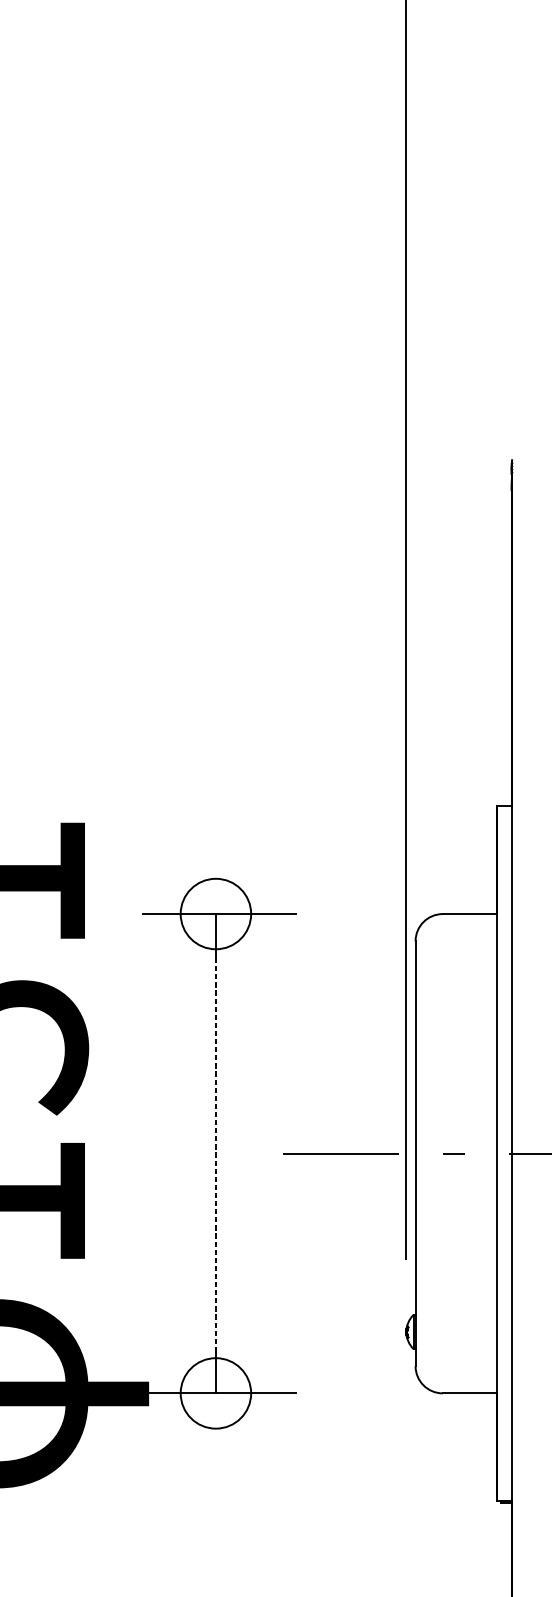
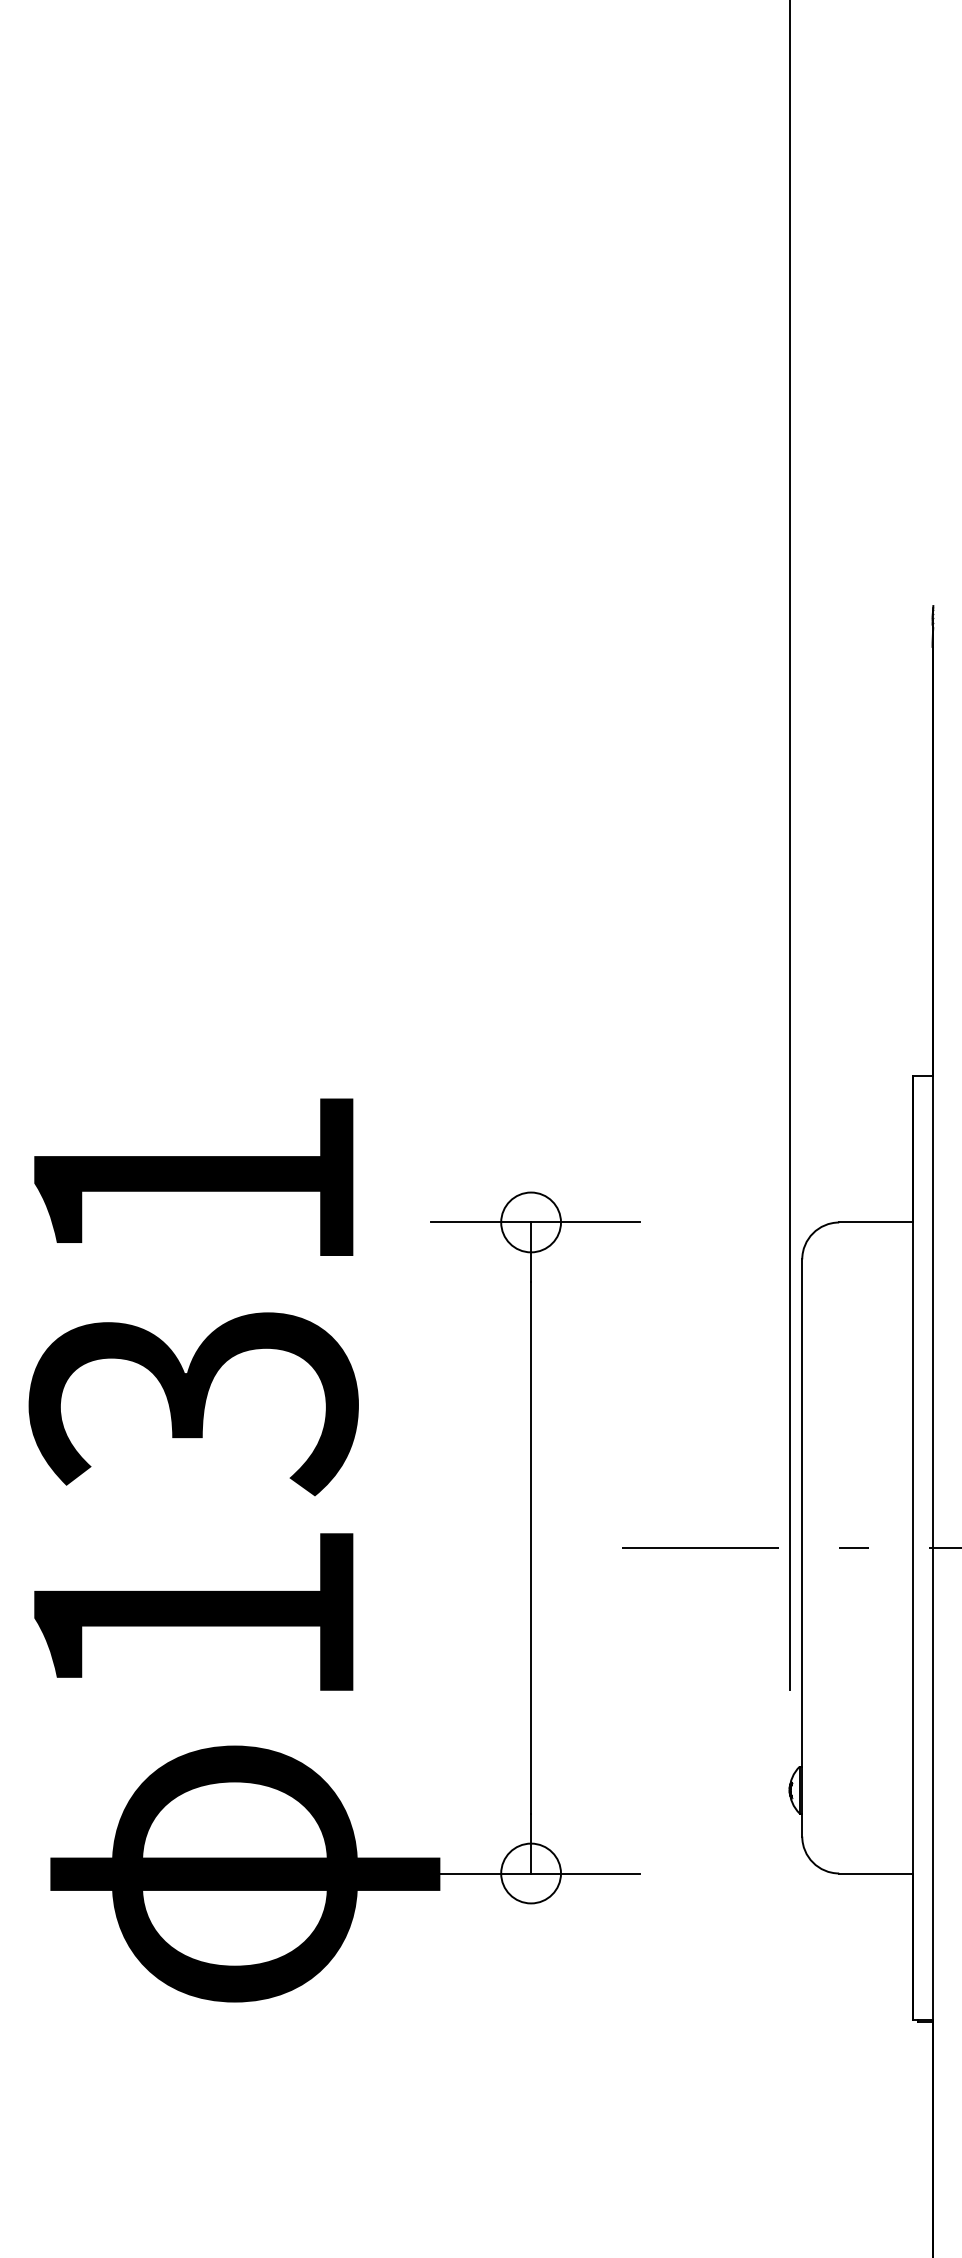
circle: (216, 914) -> (531, 1222), size x0.62
line: (216, 1153) -> (531, 1547), dashed -> solid
circle: (216, 1393) -> (531, 1873), size x0.62

